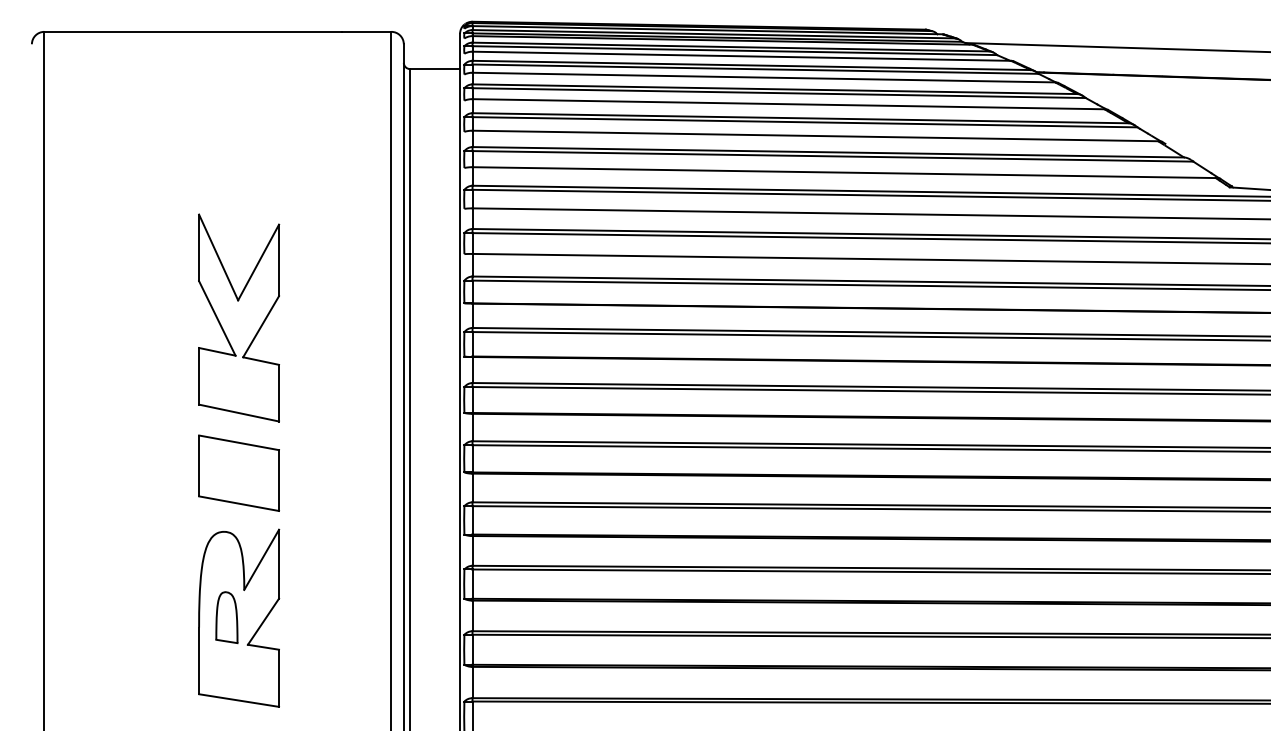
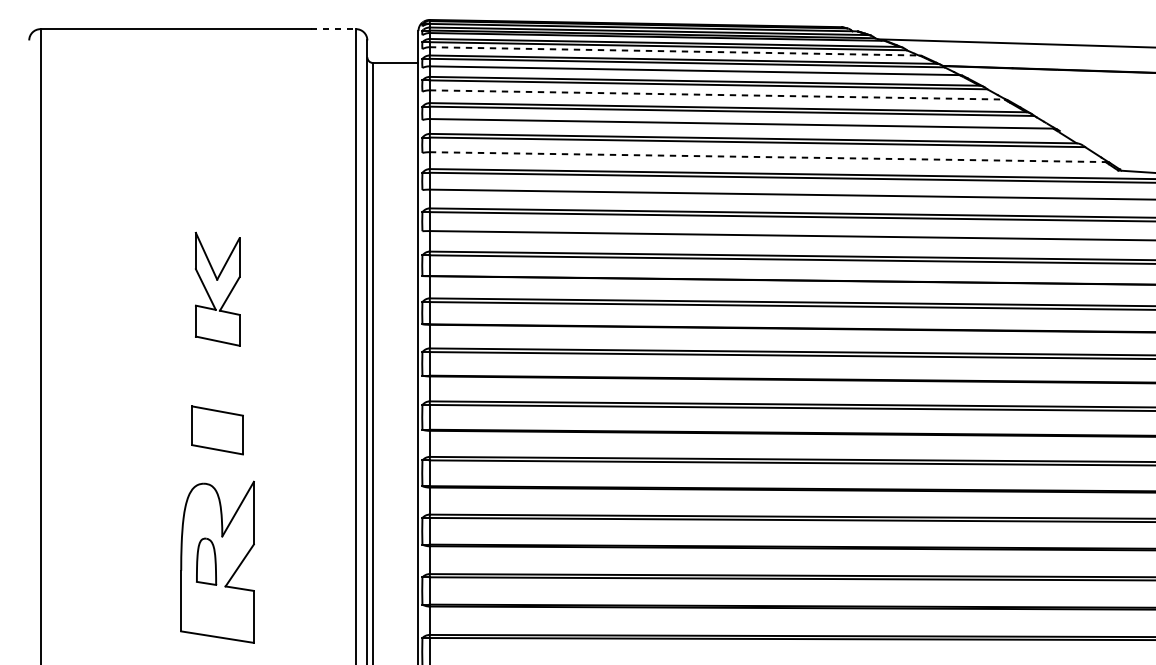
line: (366, 31) -> (333, 28), solid -> dashed
line: (742, 56) -> (675, 51), solid -> dashed
line: (789, 104) -> (718, 95), solid -> dashed
line: (844, 172) -> (768, 157), solid -> dashed
part: (239, 317) -> (217, 288), size x0.6
part: (238, 472) -> (217, 429), size x0.7

